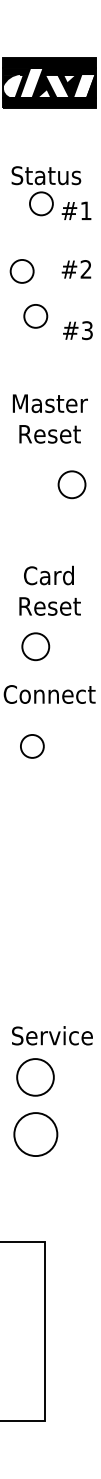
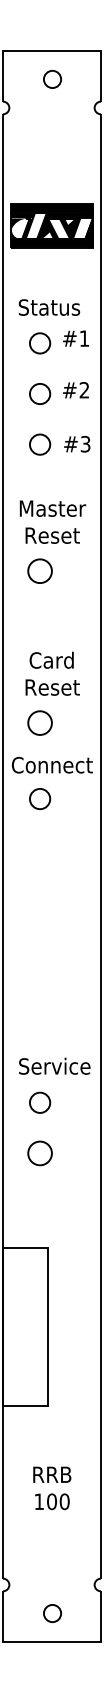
circle: (41, 203) -> (40, 343), moved
circle: (22, 270) -> (40, 393), moved
circle: (36, 316) -> (40, 444), moved
circle: (71, 483) -> (39, 570), moved
circle: (32, 746) -> (40, 799), moved
circle: (36, 1076) -> (40, 1102), size x0.62
circle: (35, 1134) -> (39, 1153), size x0.62

